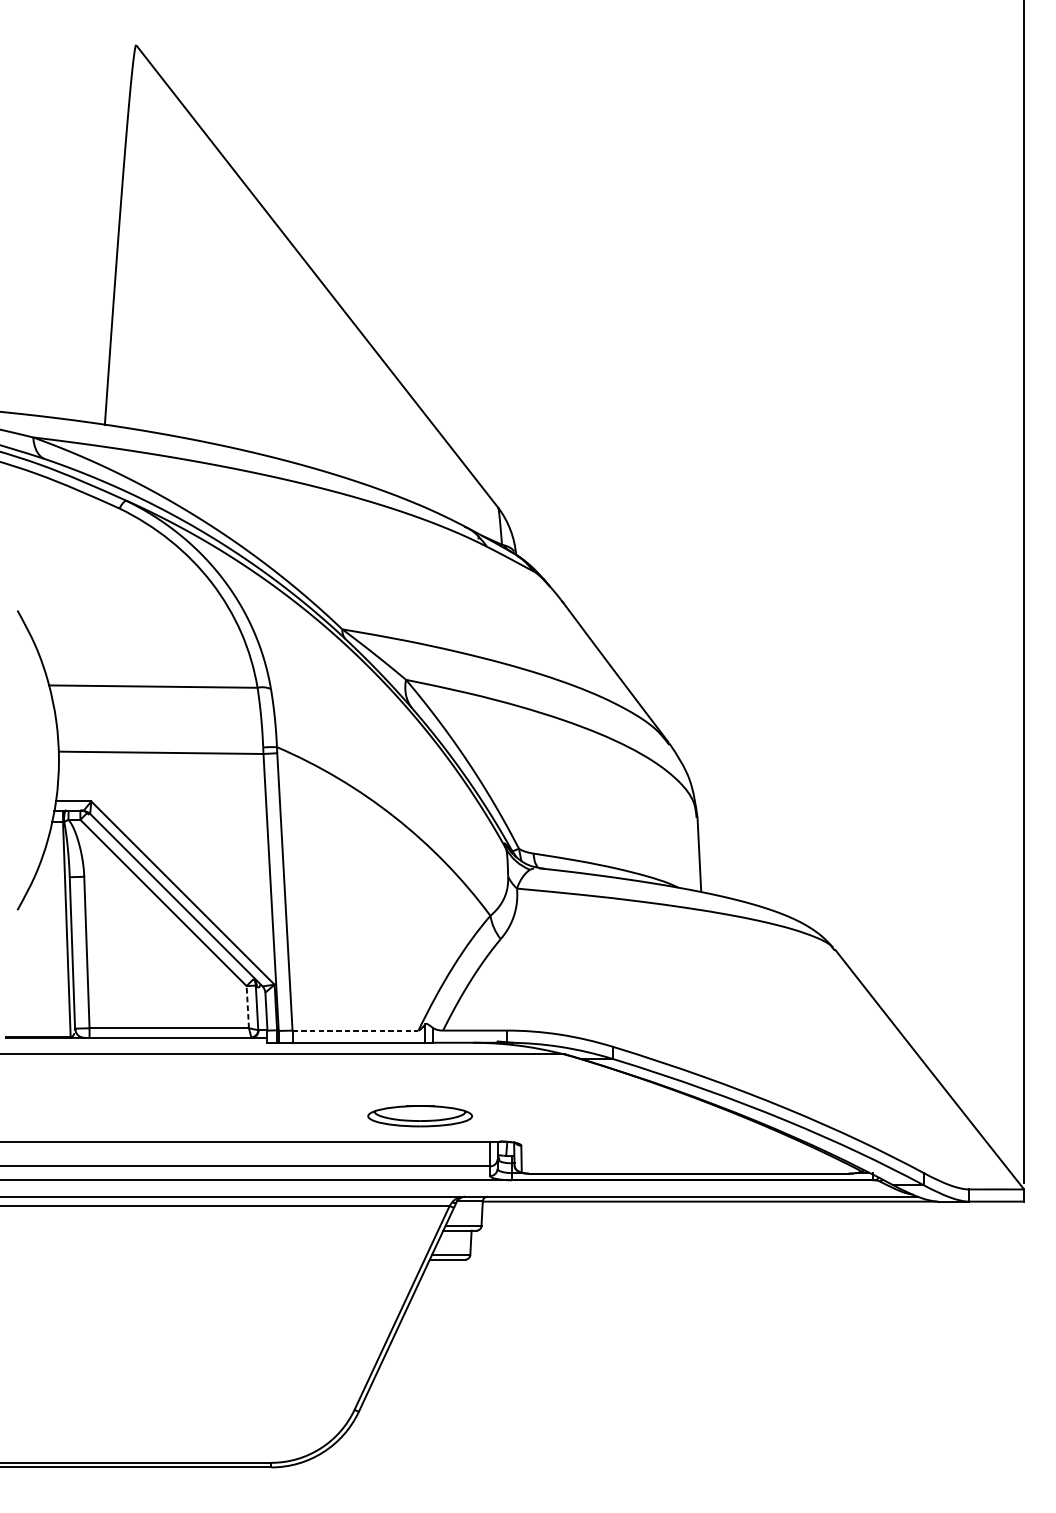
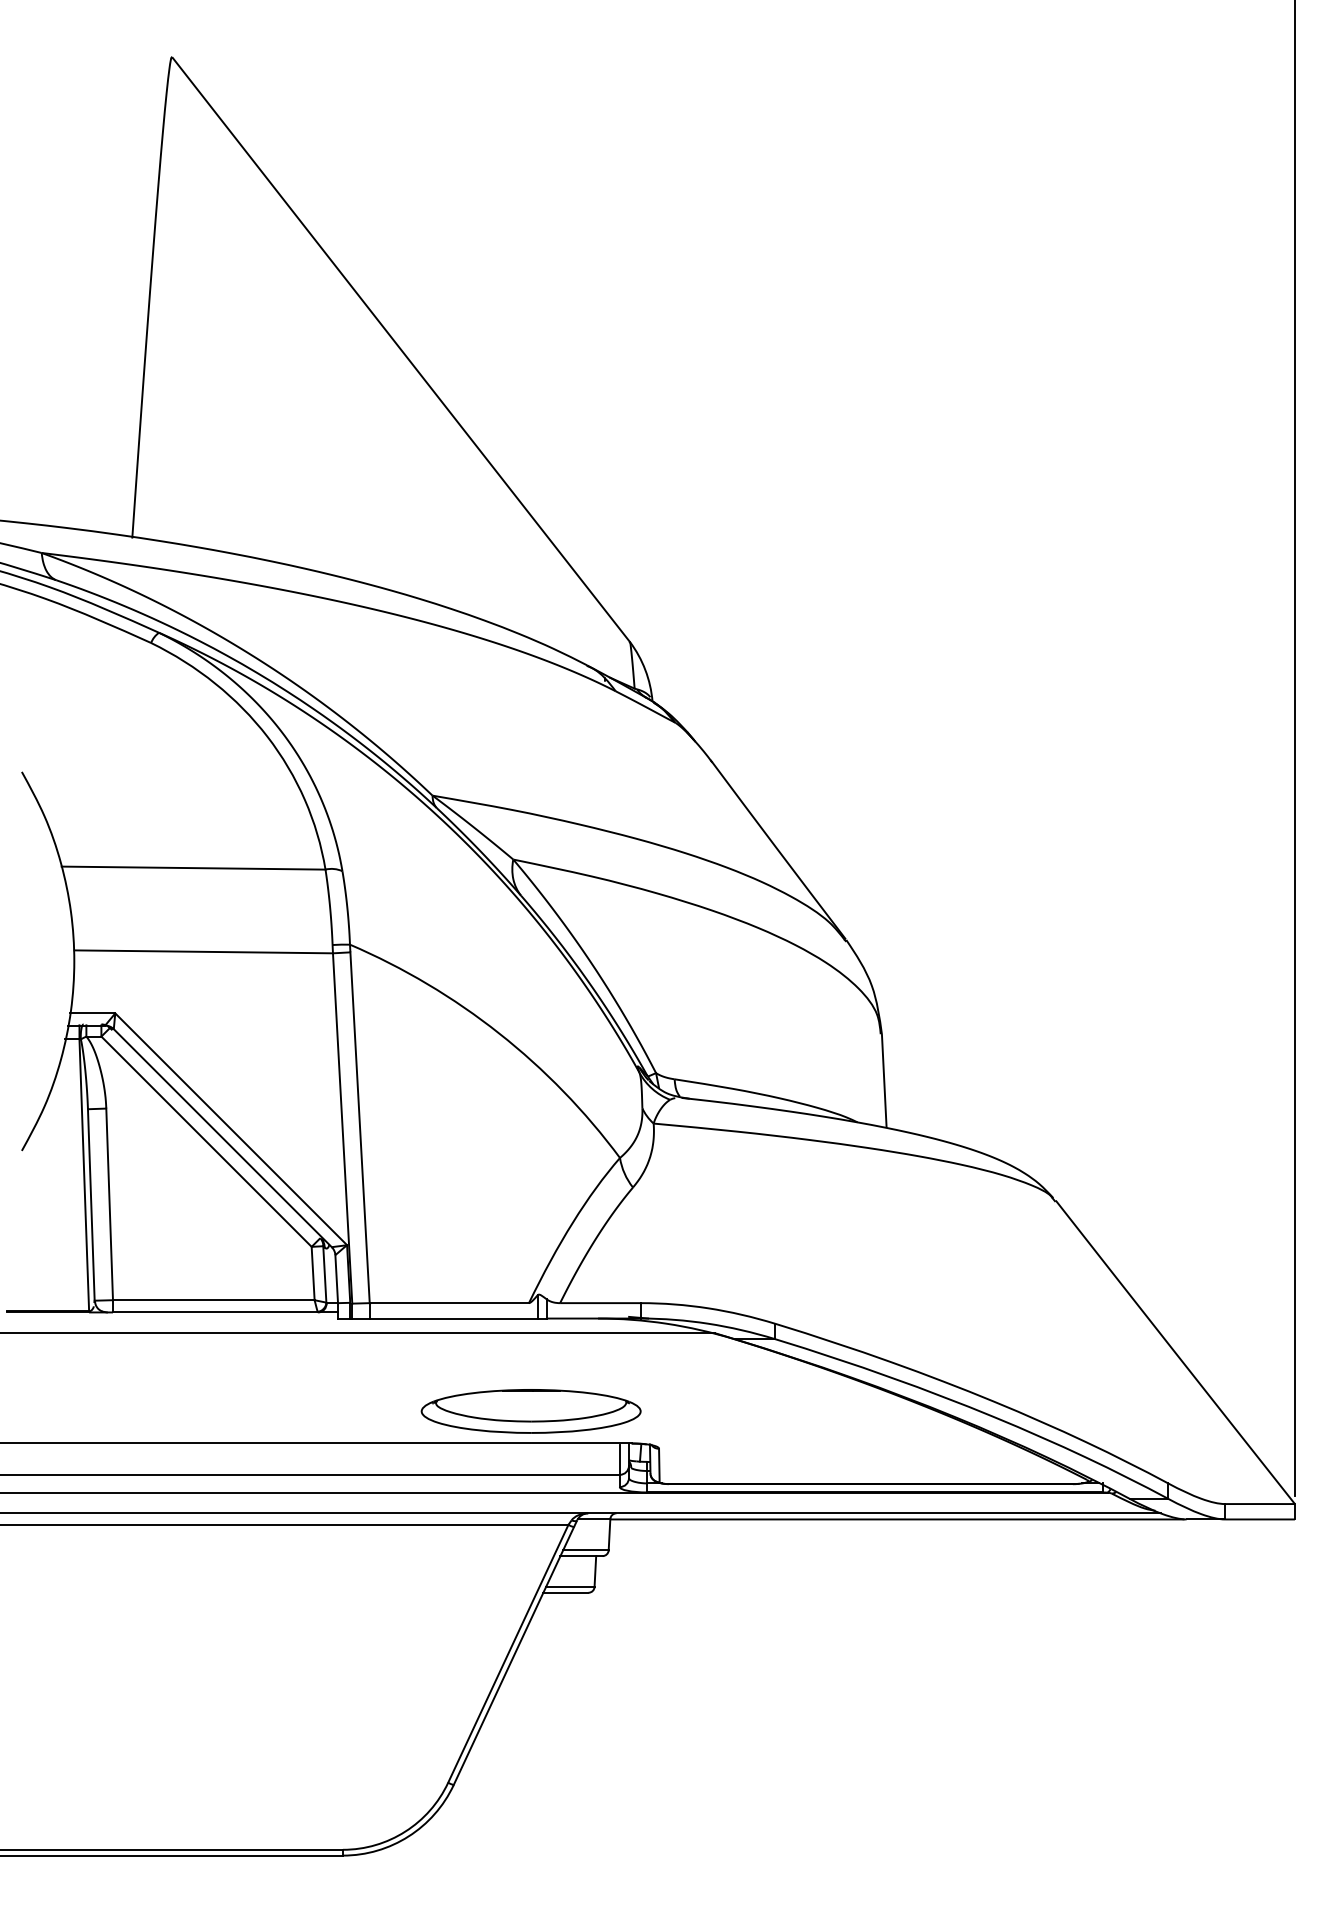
line: (248, 1007) -> (313, 1273), dashed -> solid
line: (355, 1030) -> (449, 1303), dashed -> solid
part: (419, 1116) -> (530, 1411), size x1.67

